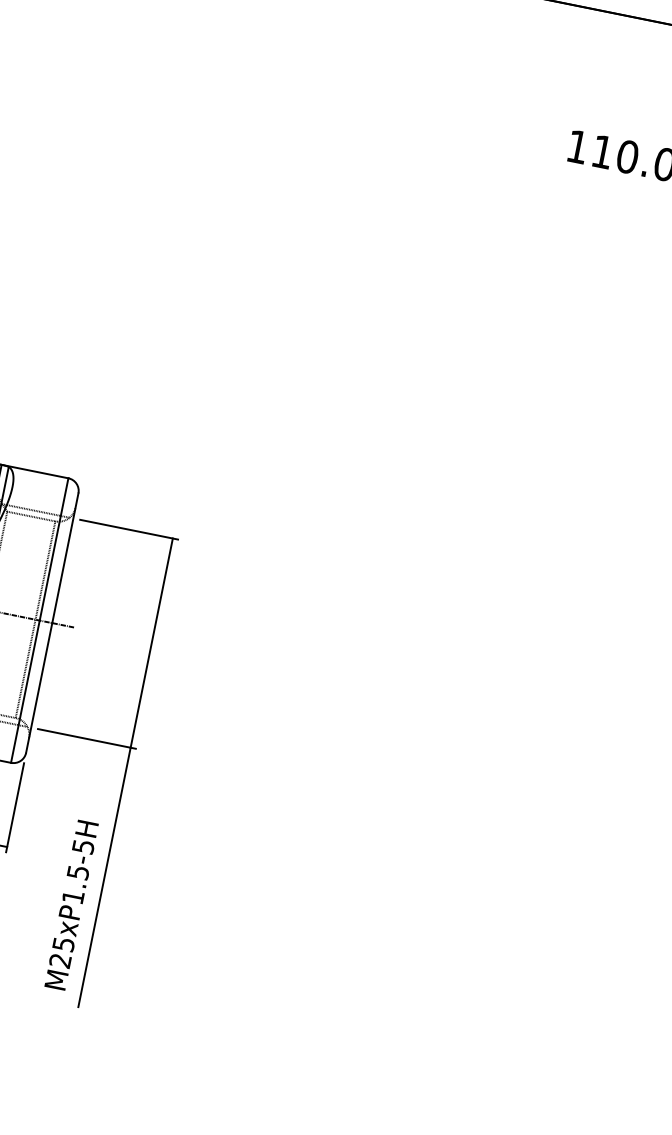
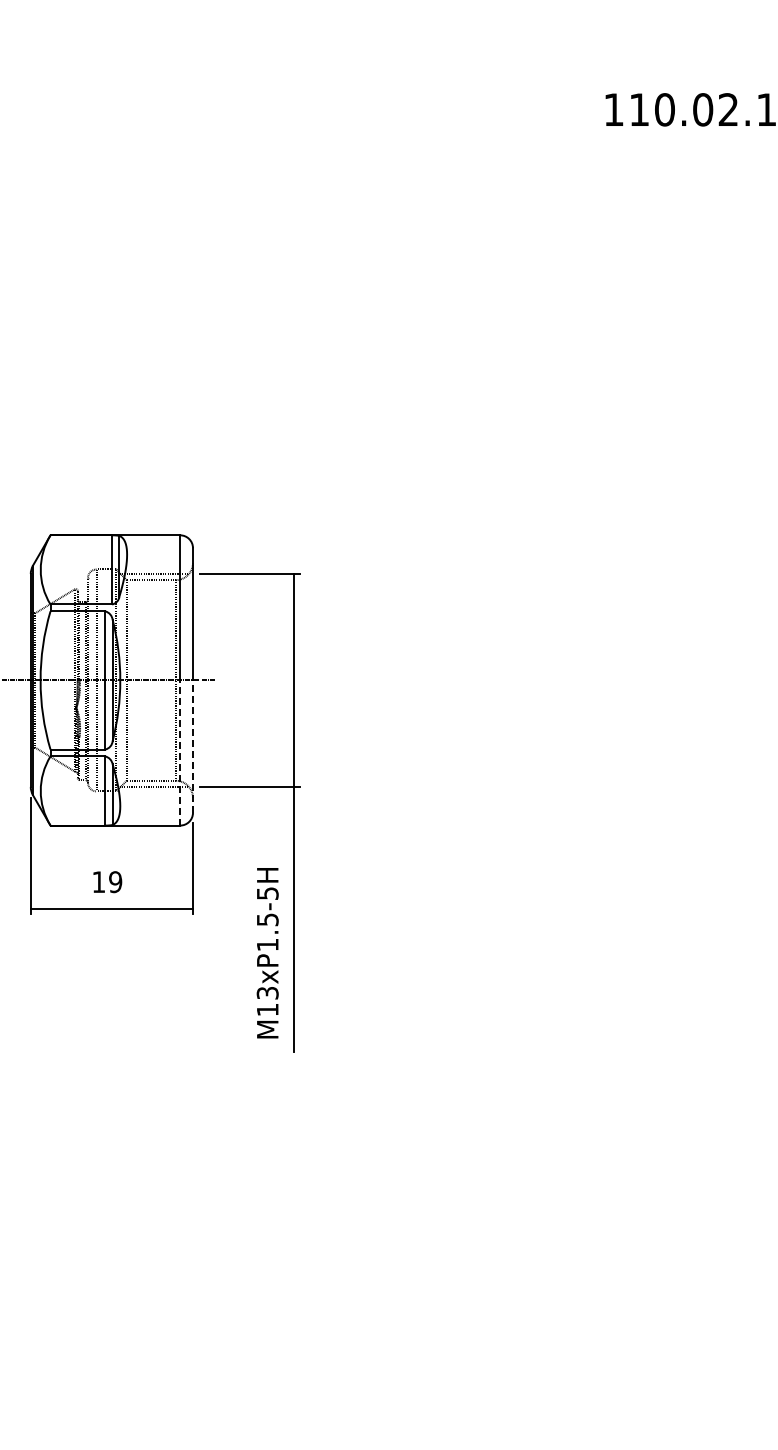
line: (39, 687) -> (193, 746), solid -> dashed
line: (25, 692) -> (180, 753), solid -> dashed
text: (61, 952) -> (267, 1001), M25xP1.5-5H -> M13xP1.5-5H

